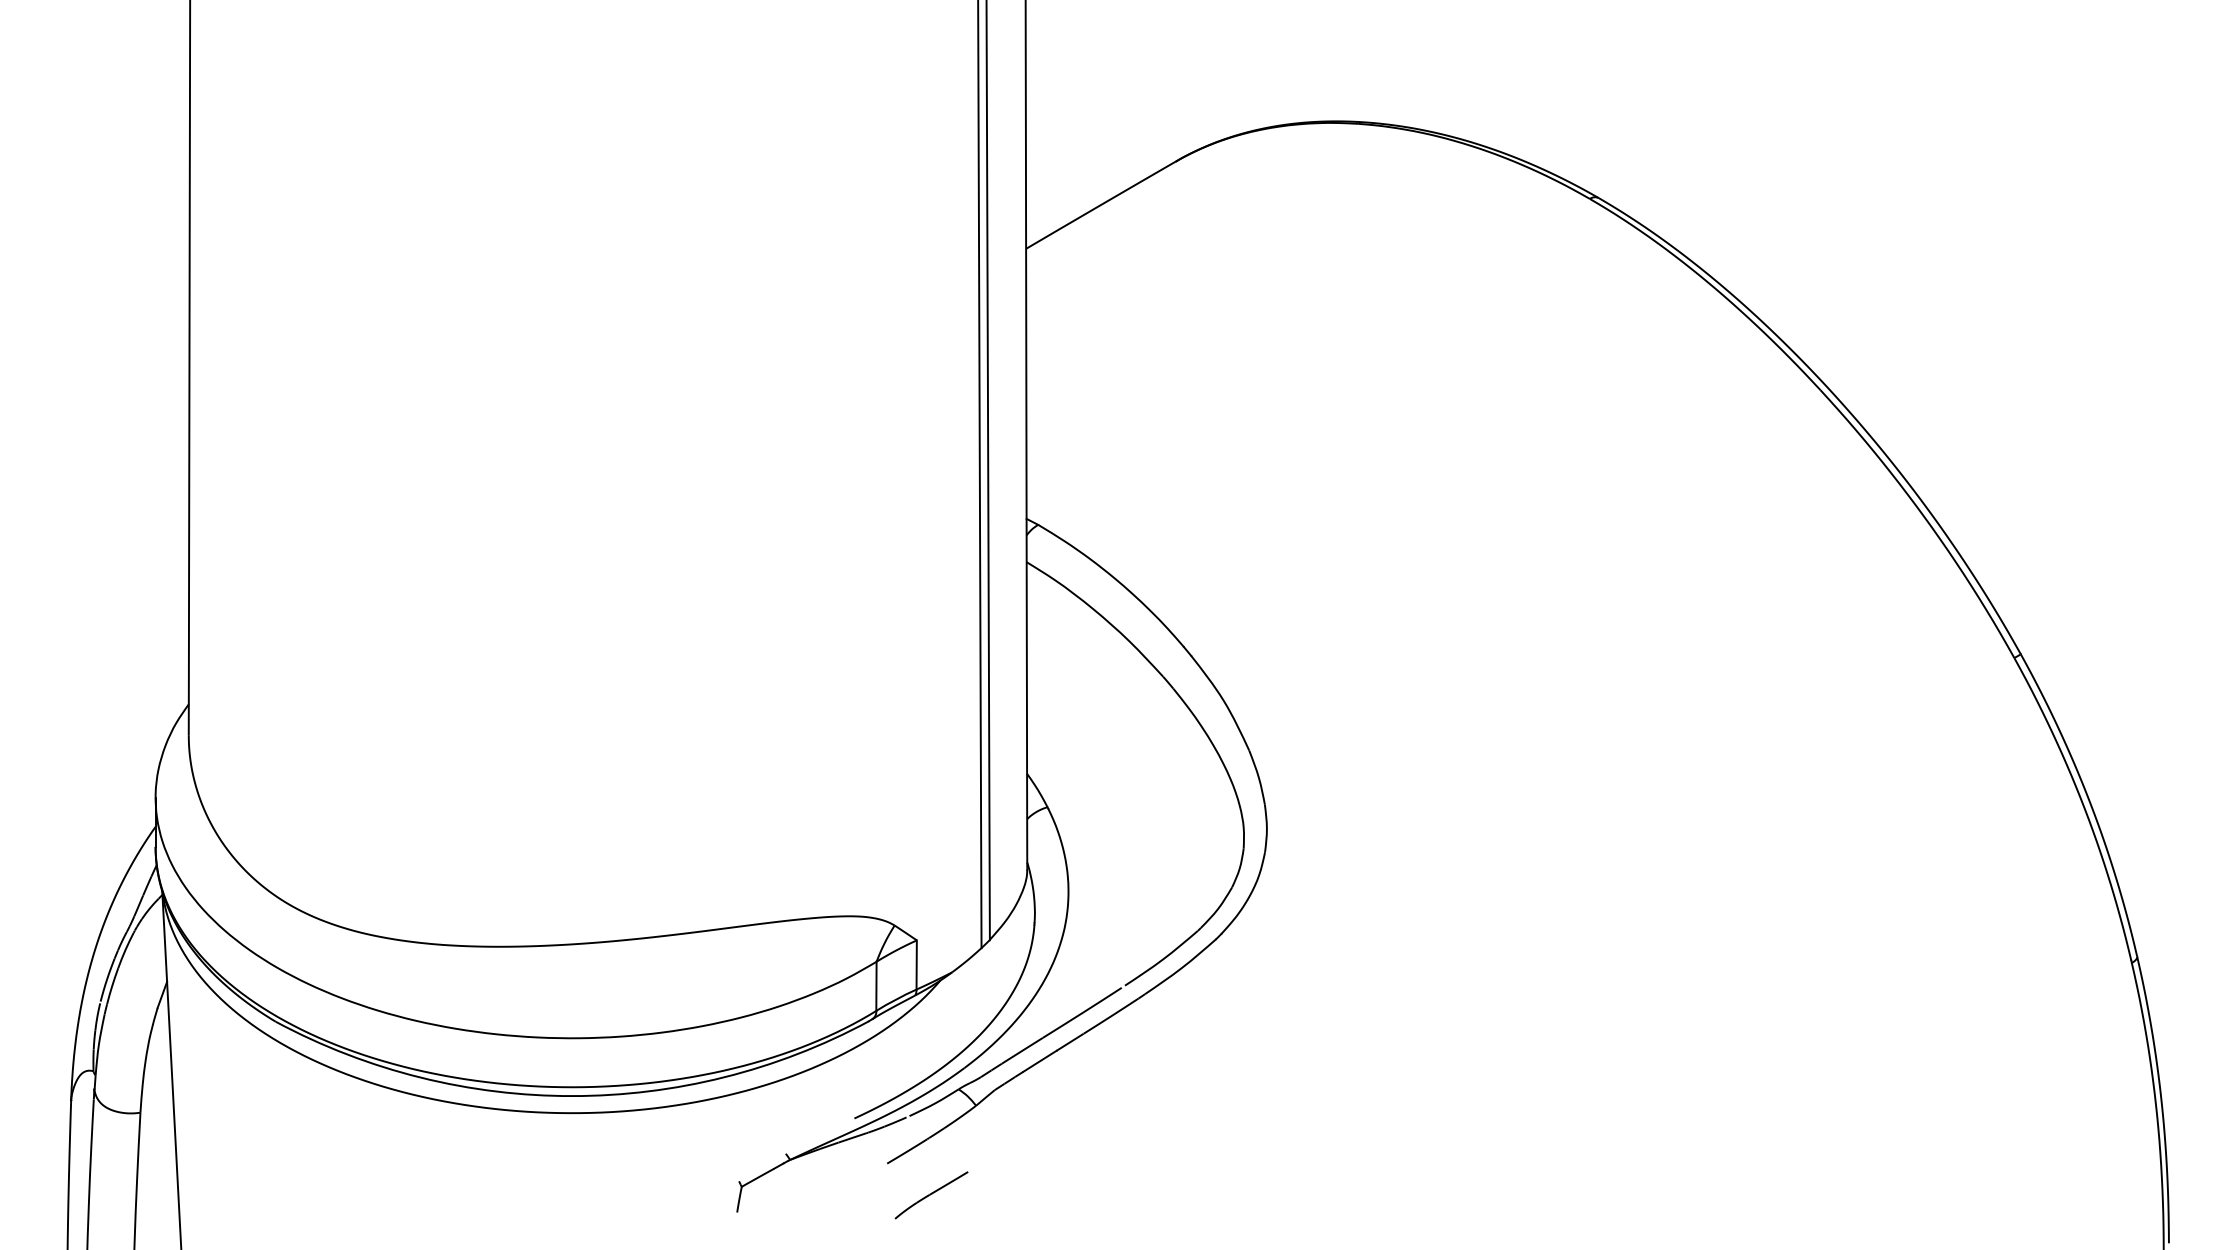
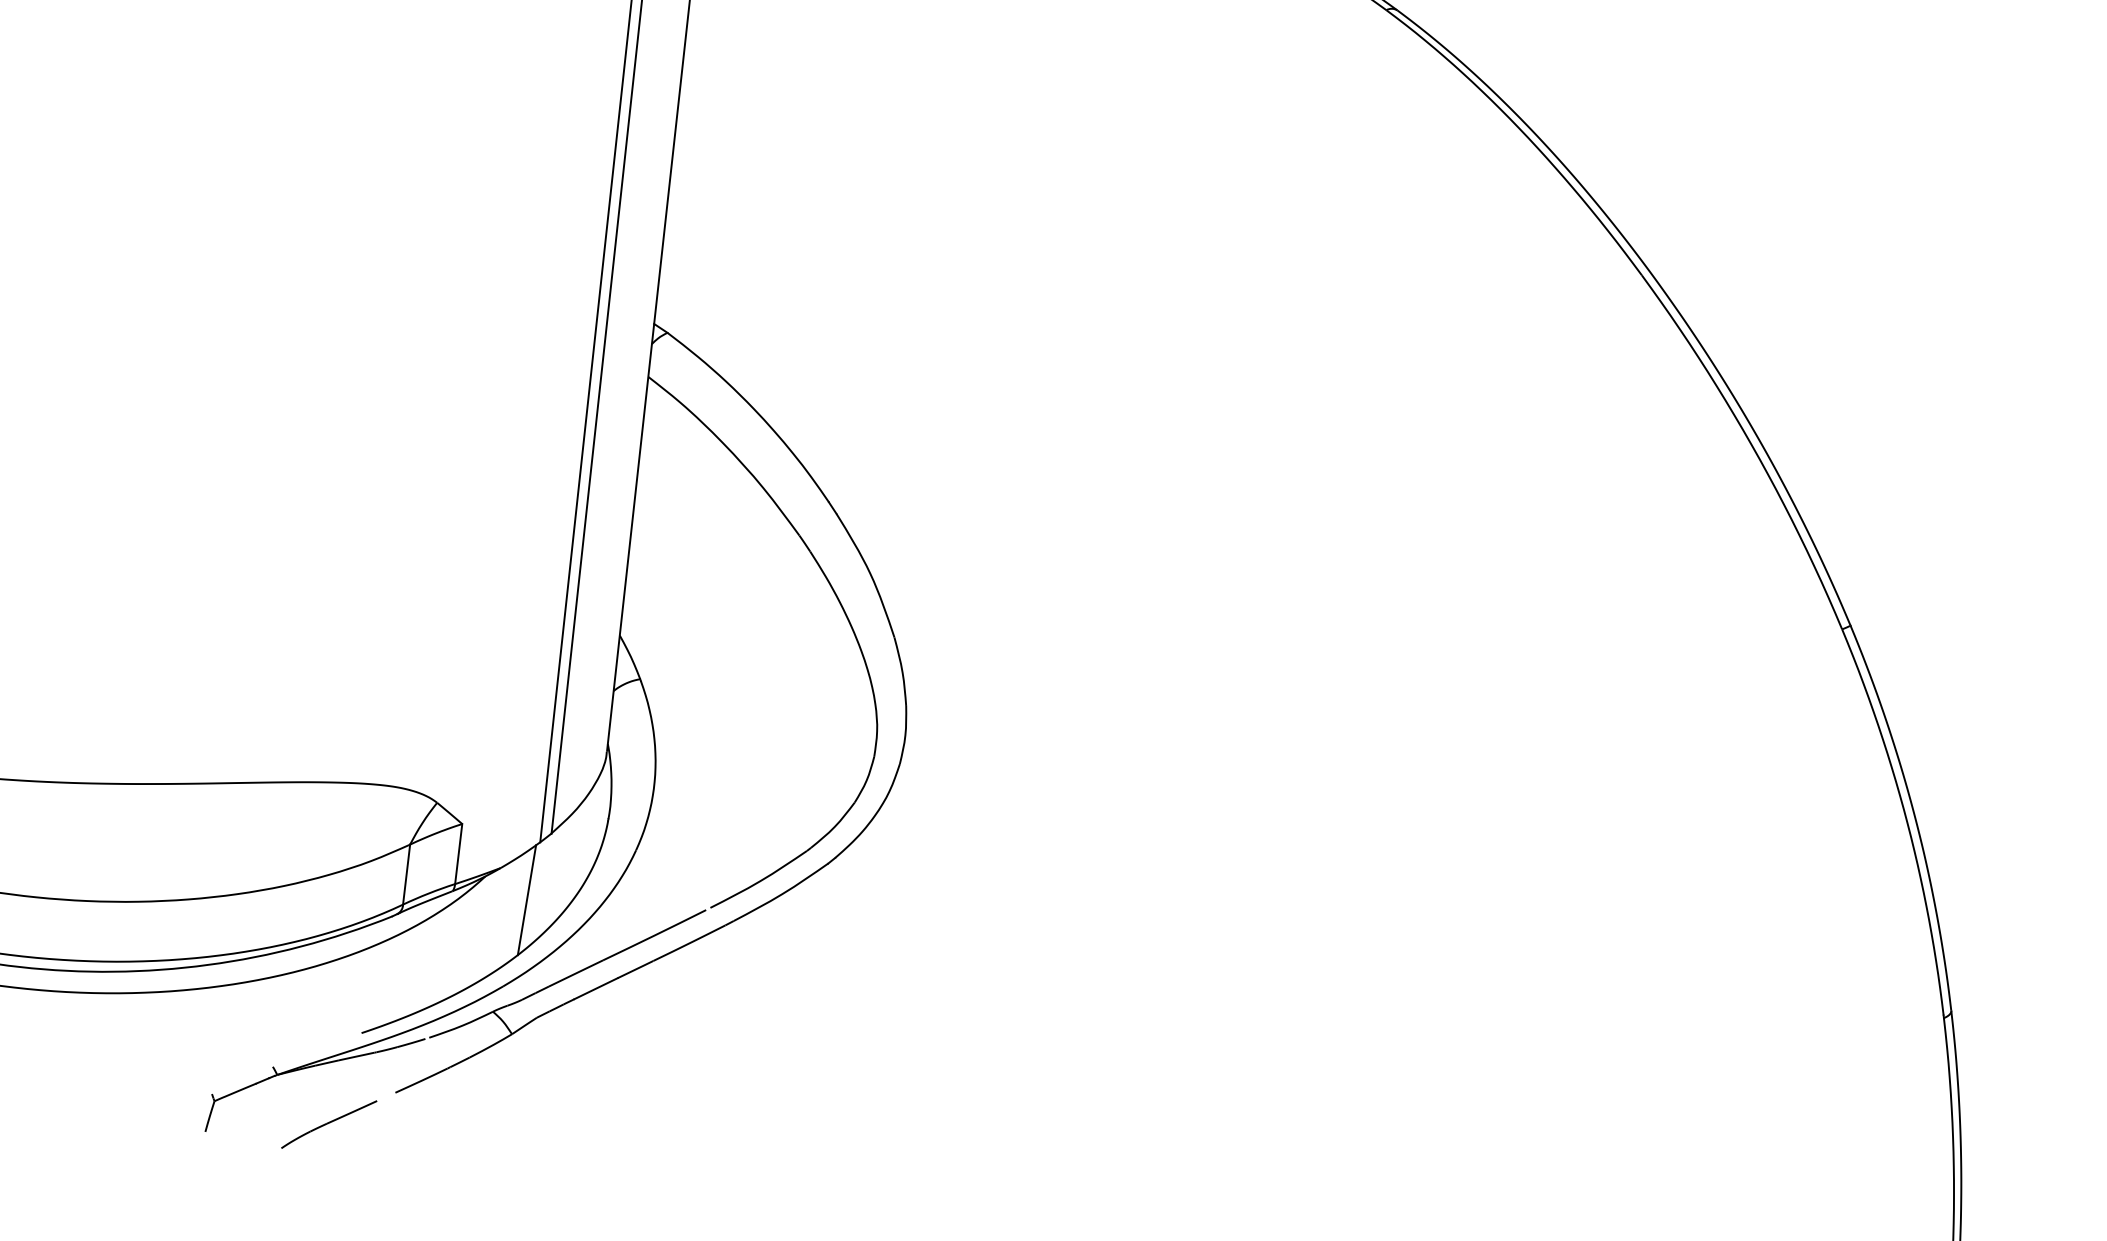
line: (975, 995) -> (526, 899), added
part: (931, 1195) -> (329, 1124), moved

